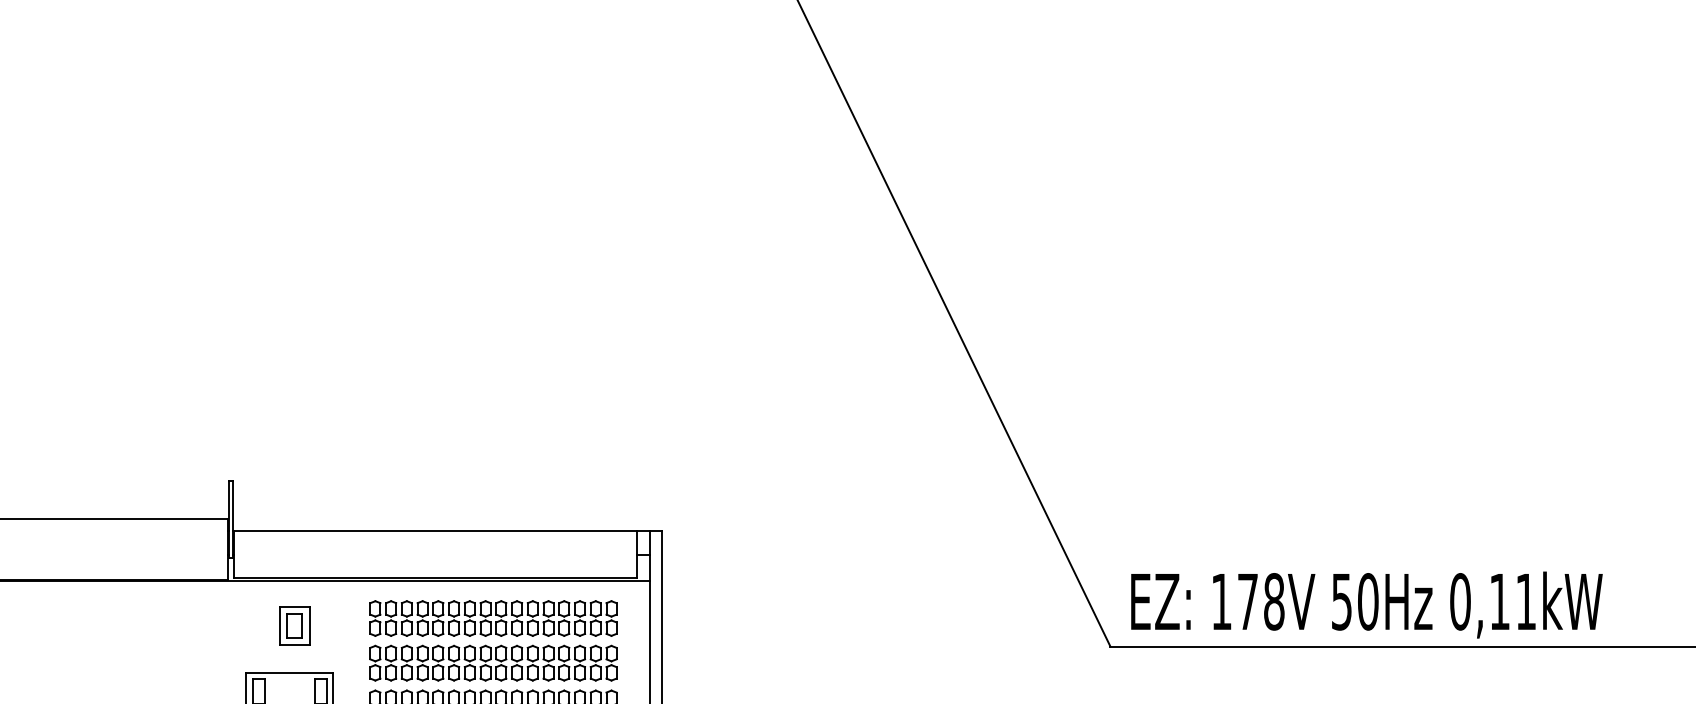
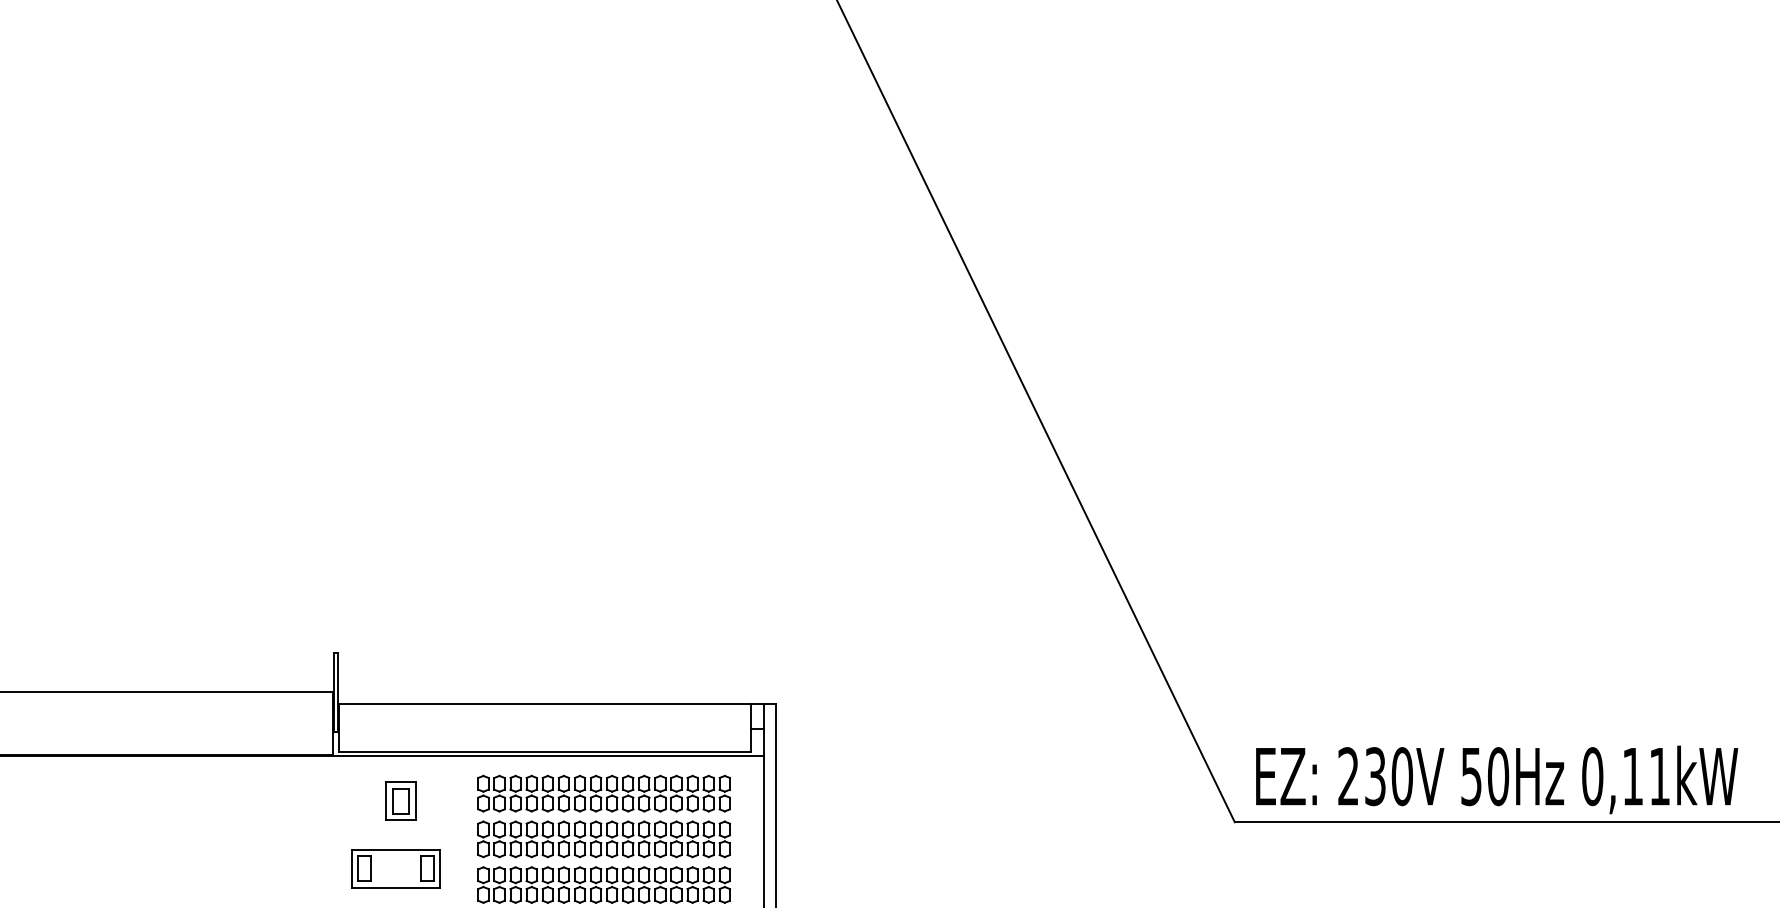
text: (1248, 601) -> (1375, 776), 178V -> 230V

